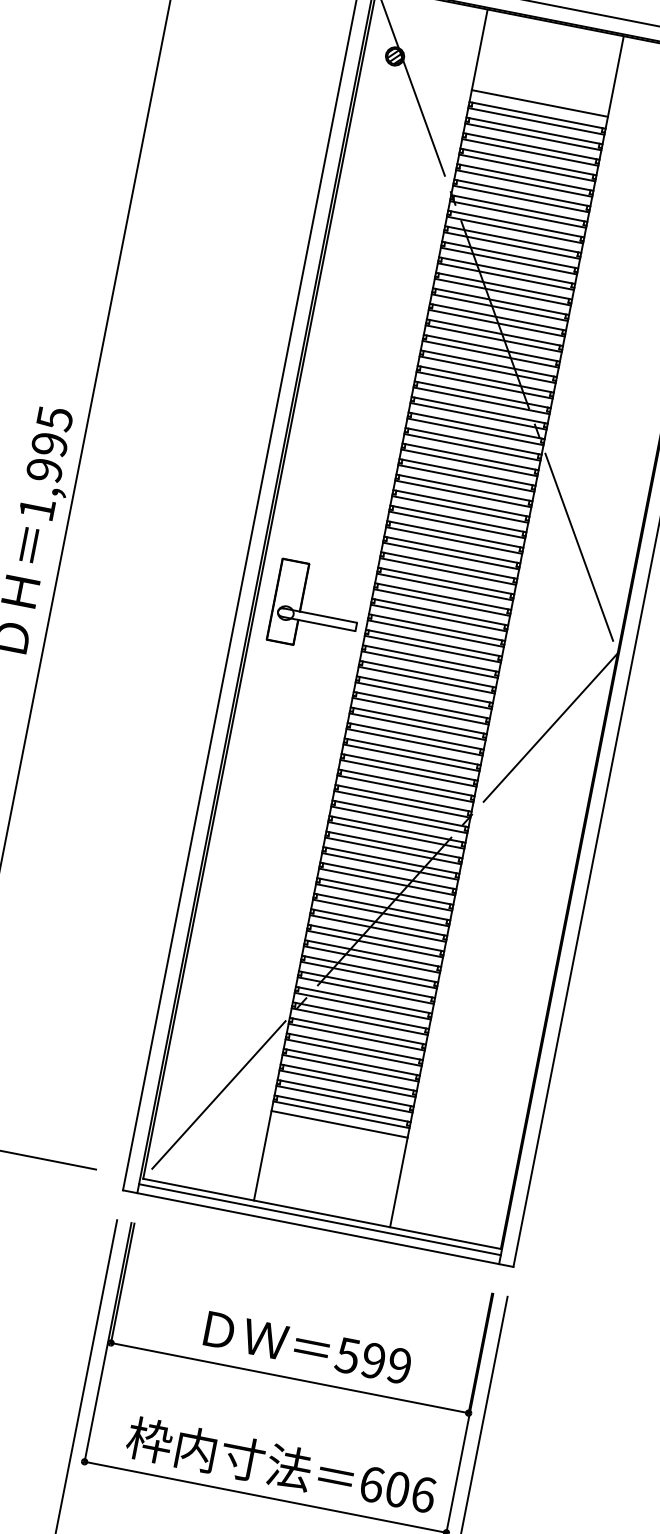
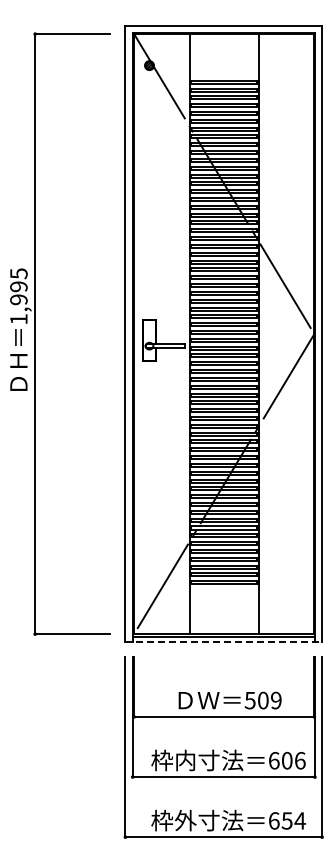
line: (538, 102) -> (223, 74), removed
line: (337, 1124) -> (223, 589), removed
line: (319, 1228) -> (224, 641), solid -> dashed
text: (374, 1360) -> (263, 700), 599 -> 509

